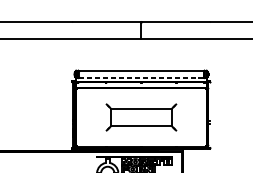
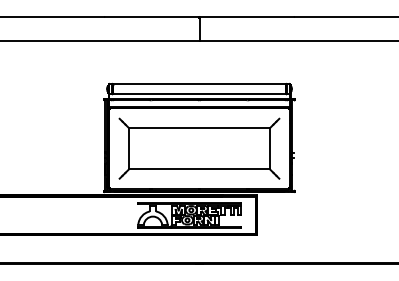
line: (142, 78) -> (200, 94), dashed -> solid
part: (141, 117) -> (199, 148), size x1.67

